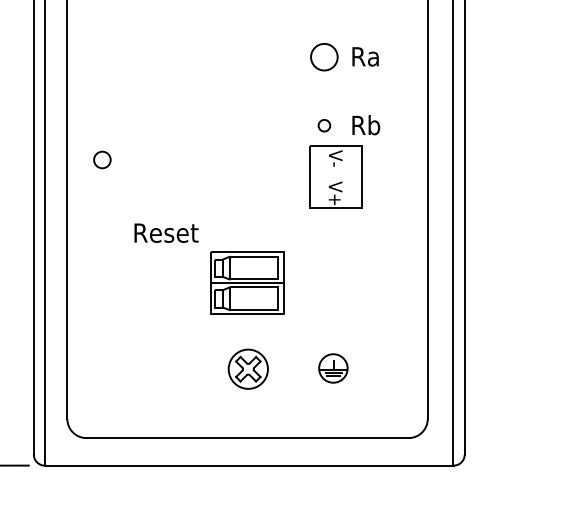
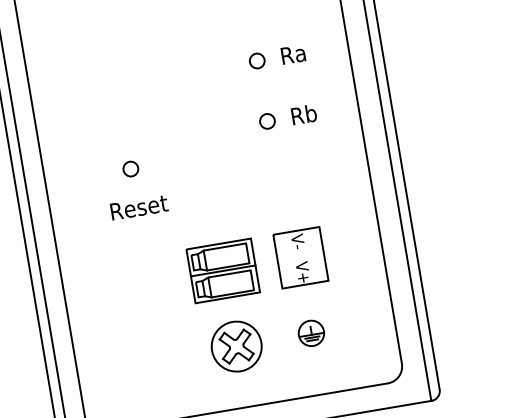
circle: (324, 56) -> (257, 60), size x0.62
circle: (324, 125) -> (267, 121), size x1.43
circle: (102, 159) -> (130, 168), moved
part: (335, 176) -> (300, 257), moved
text: (166, 232) -> (139, 207), moved
part: (248, 369) -> (236, 346), size x1.43

